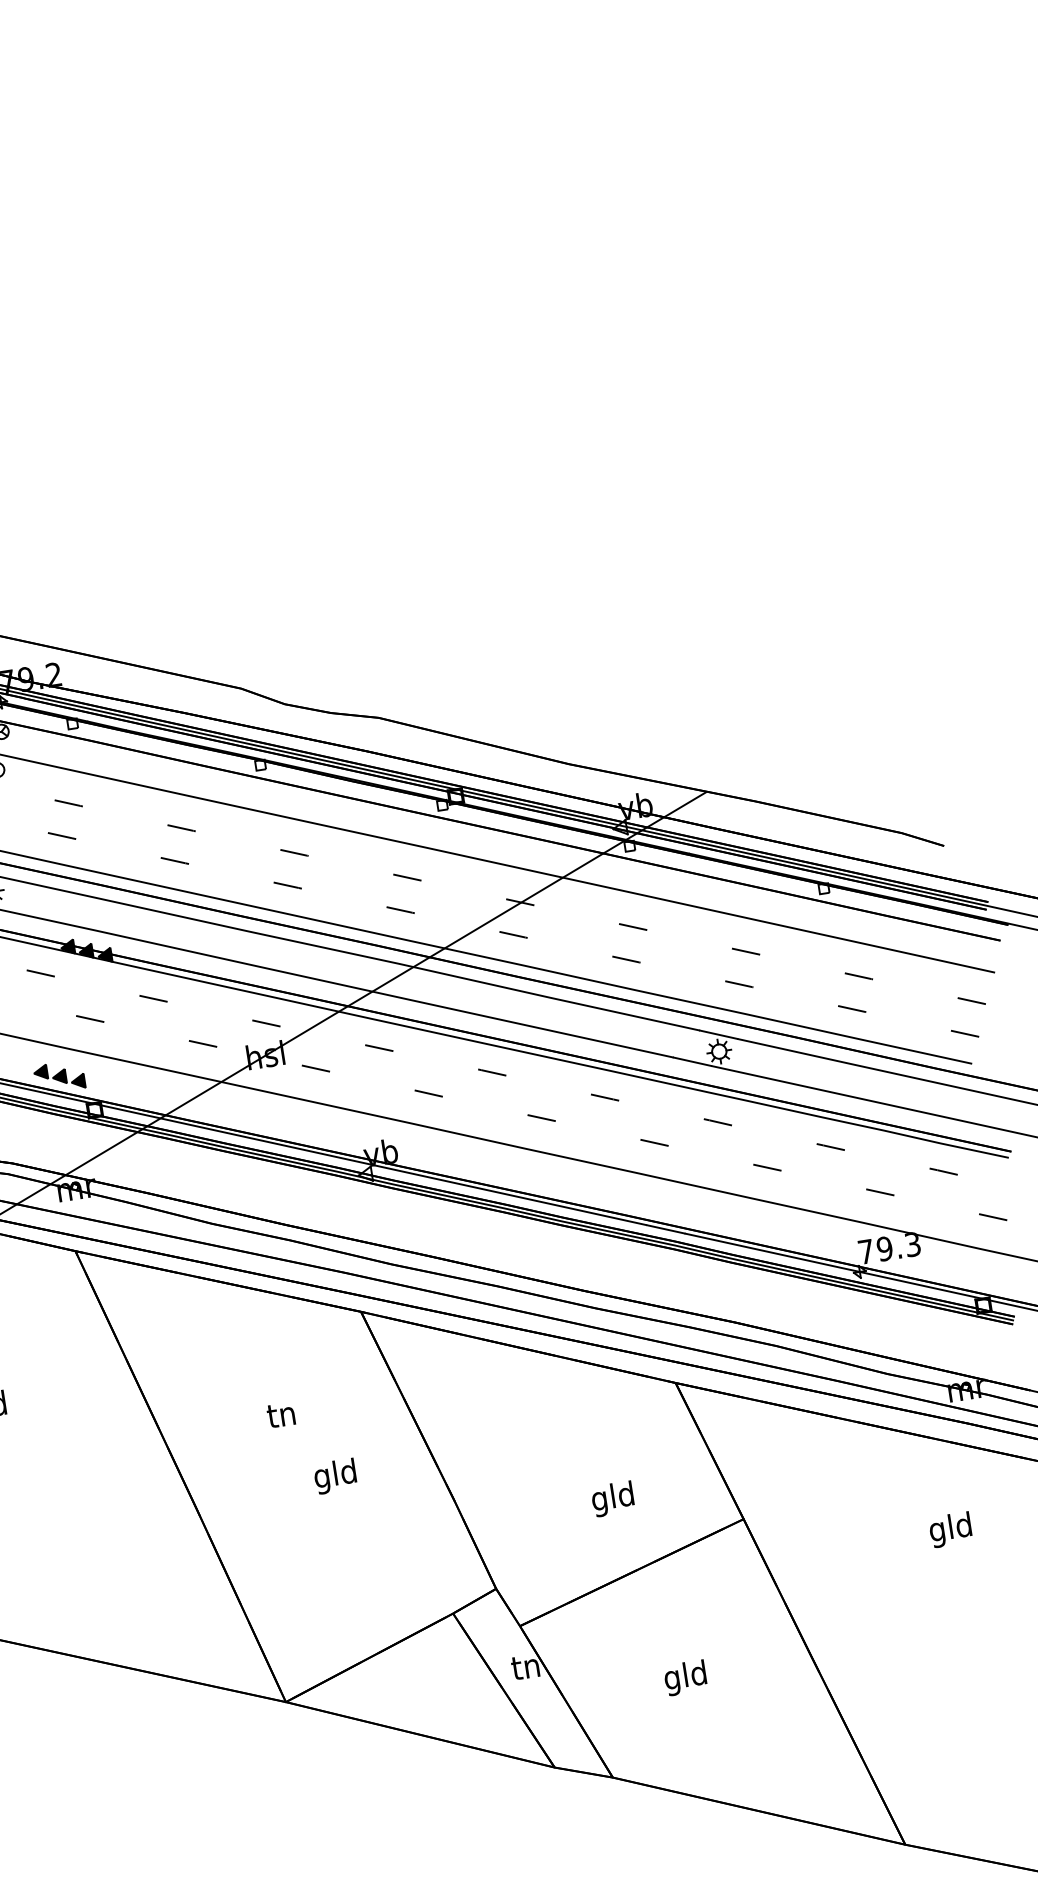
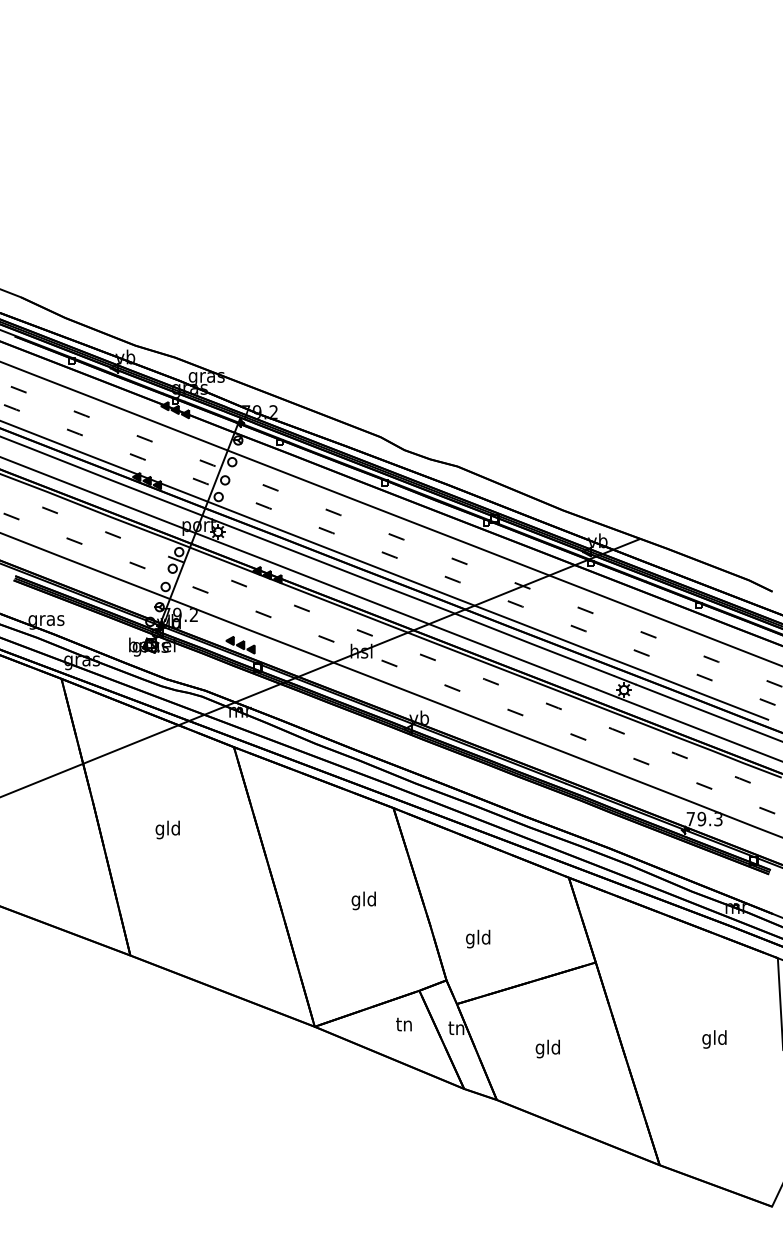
text: (280, 1415) -> (403, 1024), moved
text: (613, 1498) -> (478, 938), moved
text: (950, 1529) -> (714, 1039), moved

